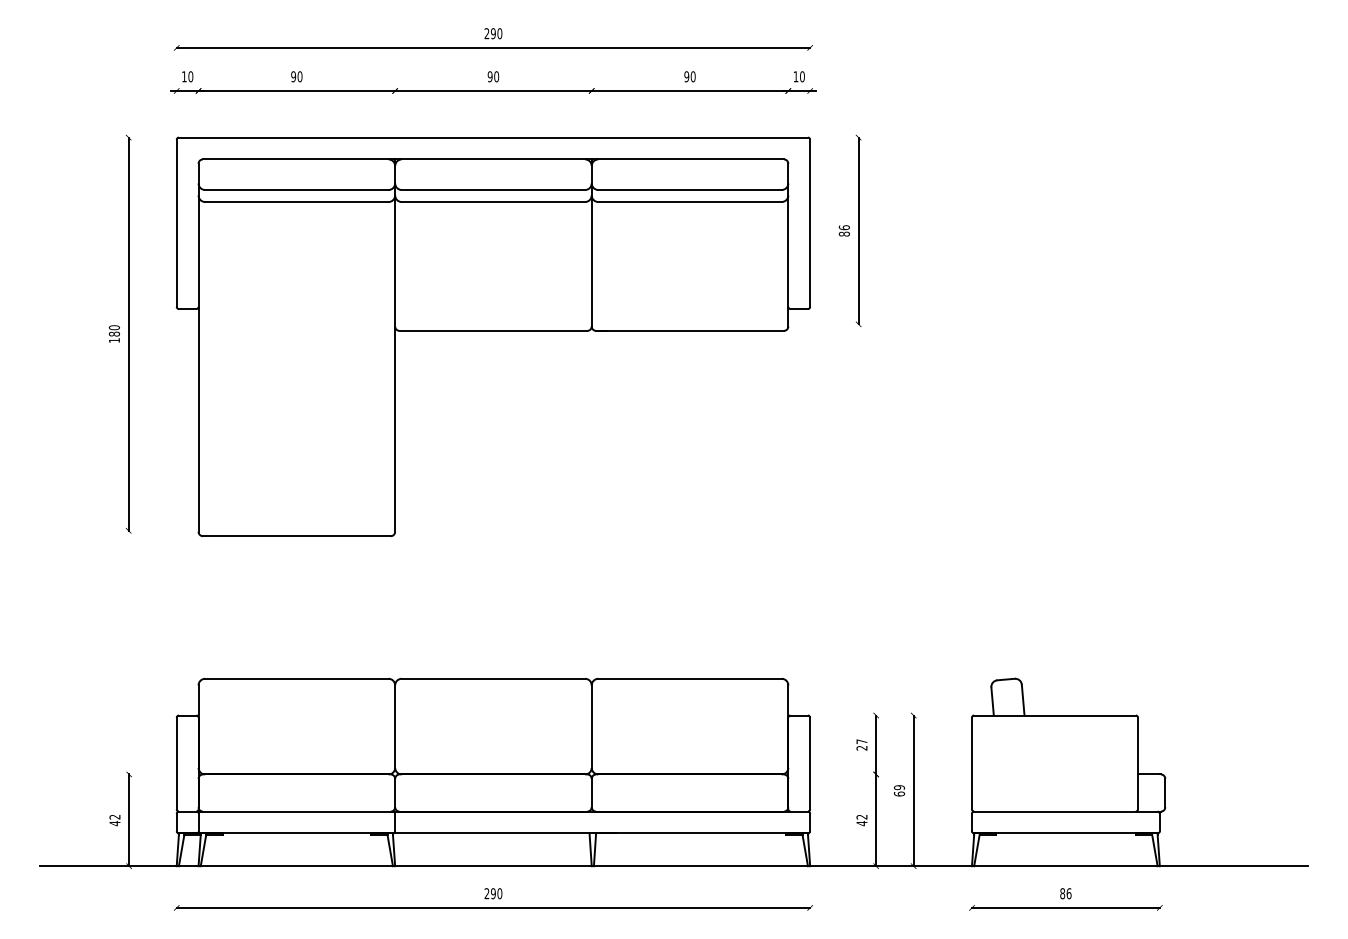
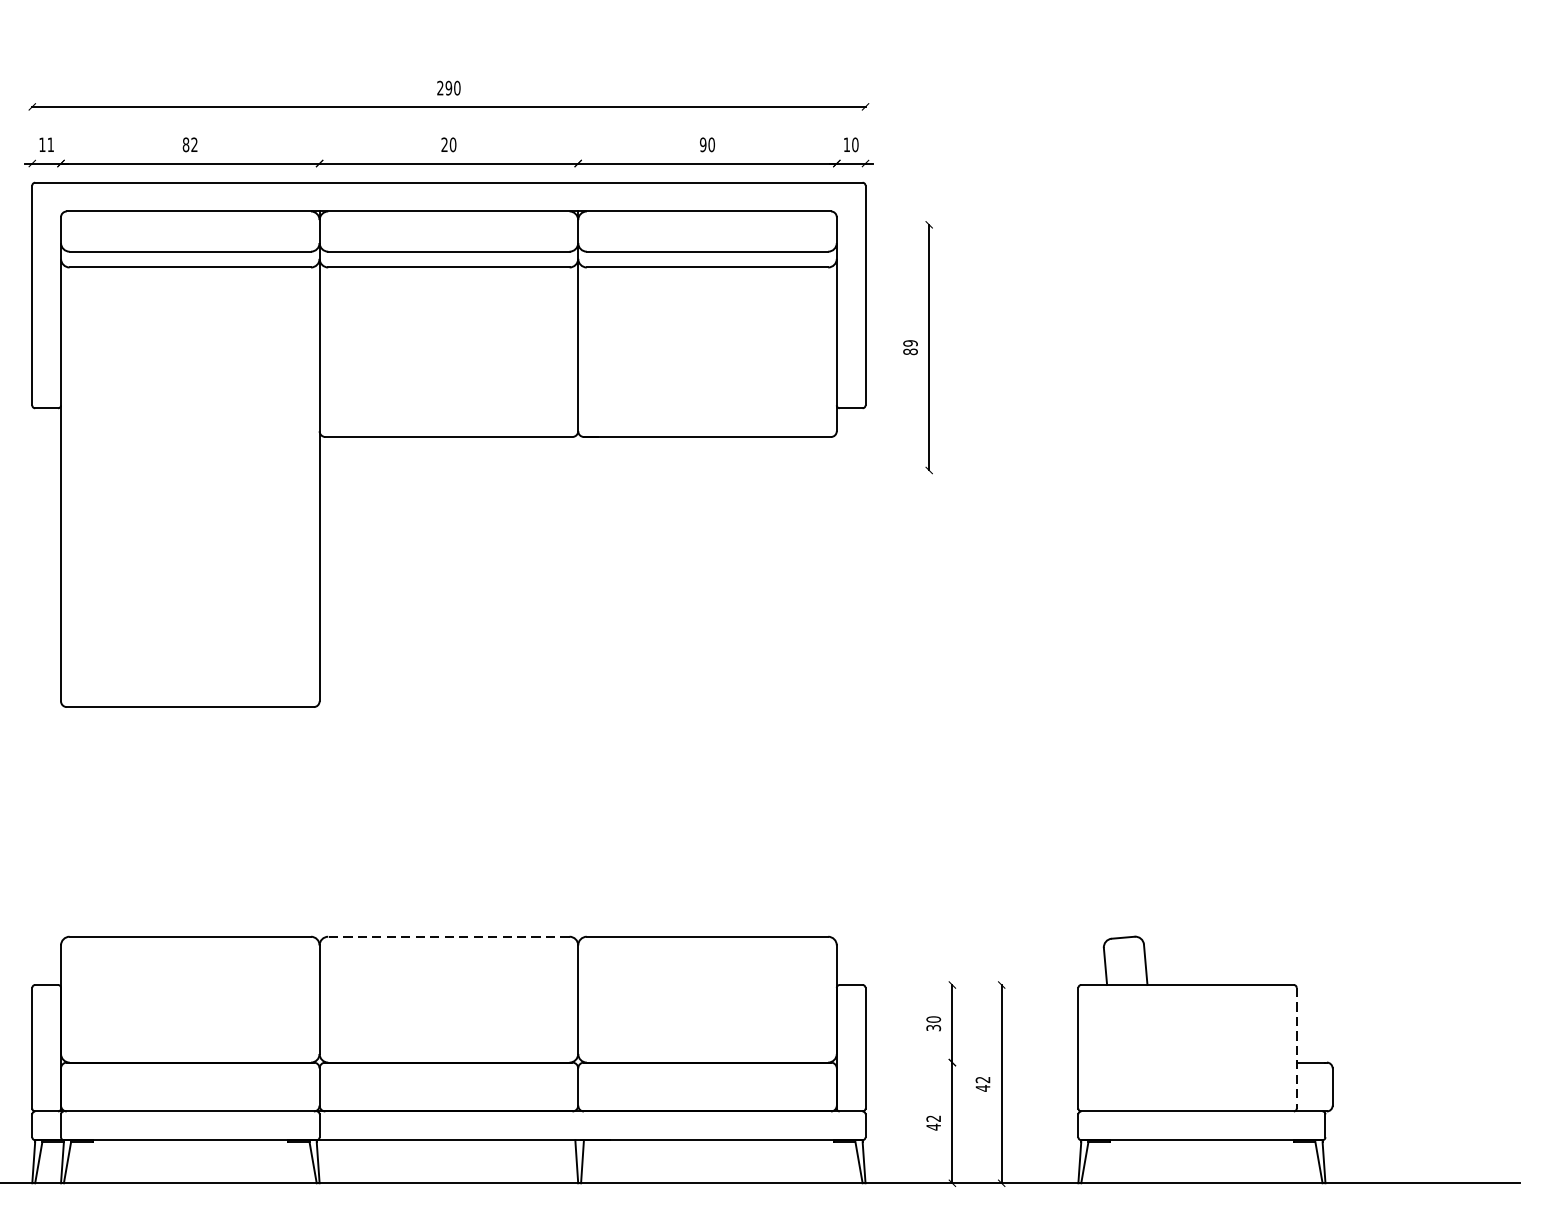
text: (190, 76) -> (50, 144), 10 -> 11
text: (296, 76) -> (189, 144), 90 -> 82
text: (489, 76) -> (443, 144), 90 -> 20
text: (843, 227) -> (909, 343), 86 -> 89
part: (492, 336) -> (447, 444), moved
line: (493, 678) -> (448, 936), solid -> dashed
text: (861, 744) -> (933, 1023), 27 -> 30
line: (1137, 763) -> (1296, 1048), solid -> dashed
text: (899, 790) -> (983, 1083), 69 -> 42

